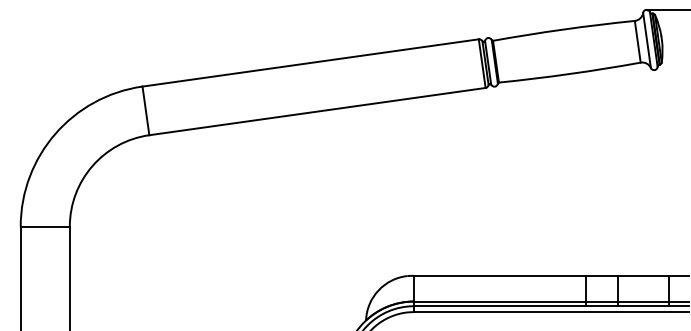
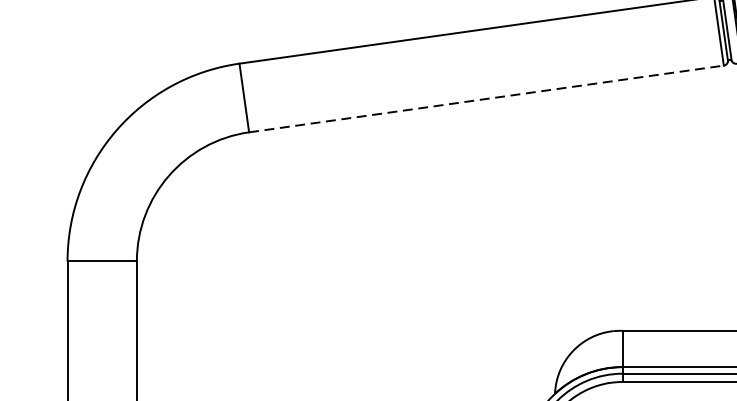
line: (317, 111) -> (486, 98), solid -> dashed

